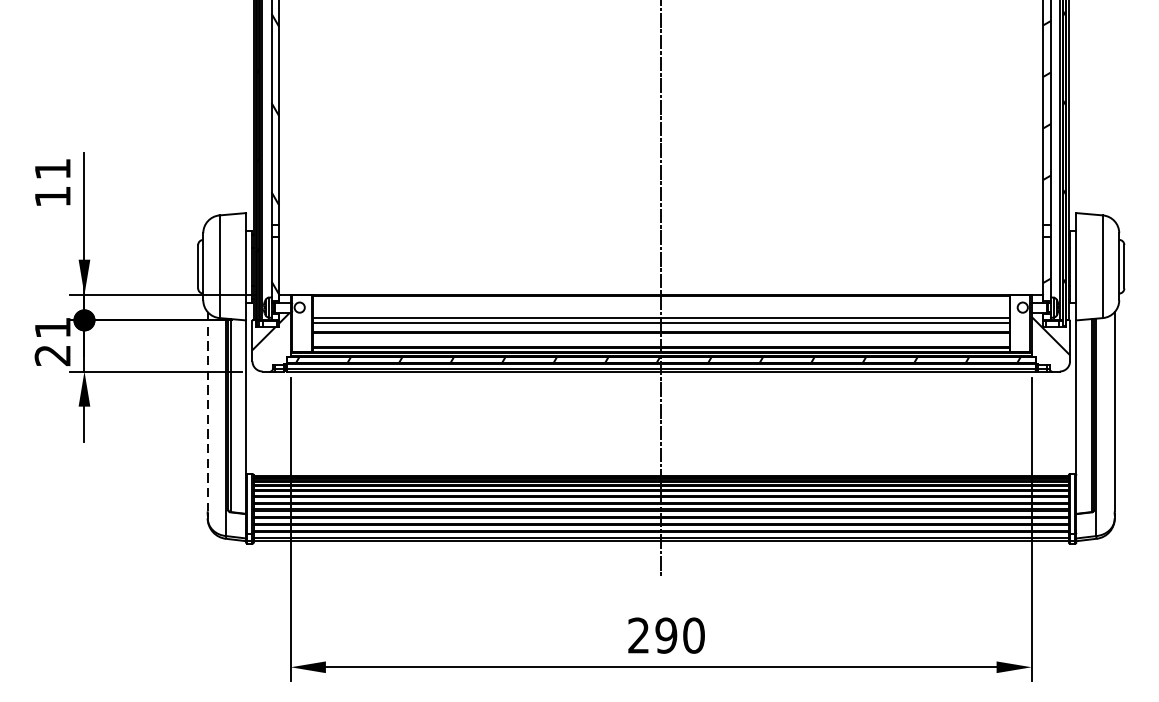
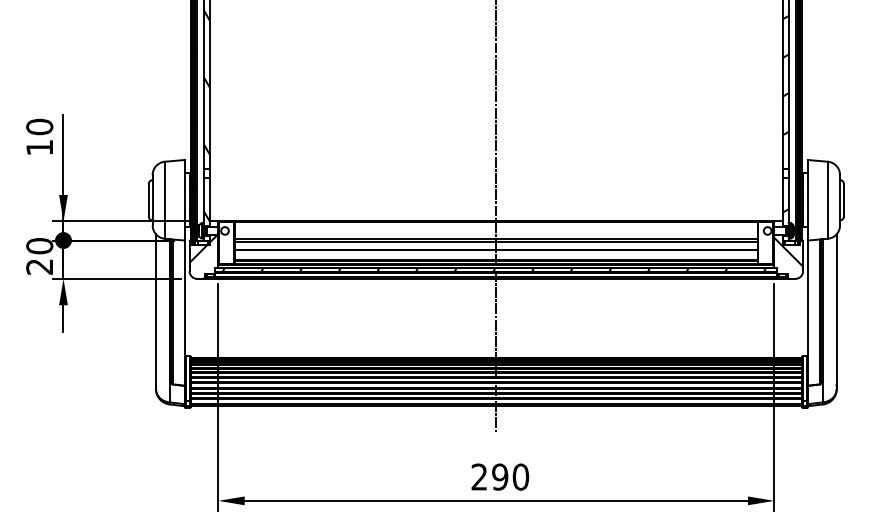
text: (52, 168) -> (39, 126), 11 -> 10
text: (52, 328) -> (39, 246), 21 -> 20
line: (208, 412) -> (156, 309), dashed -> solid

